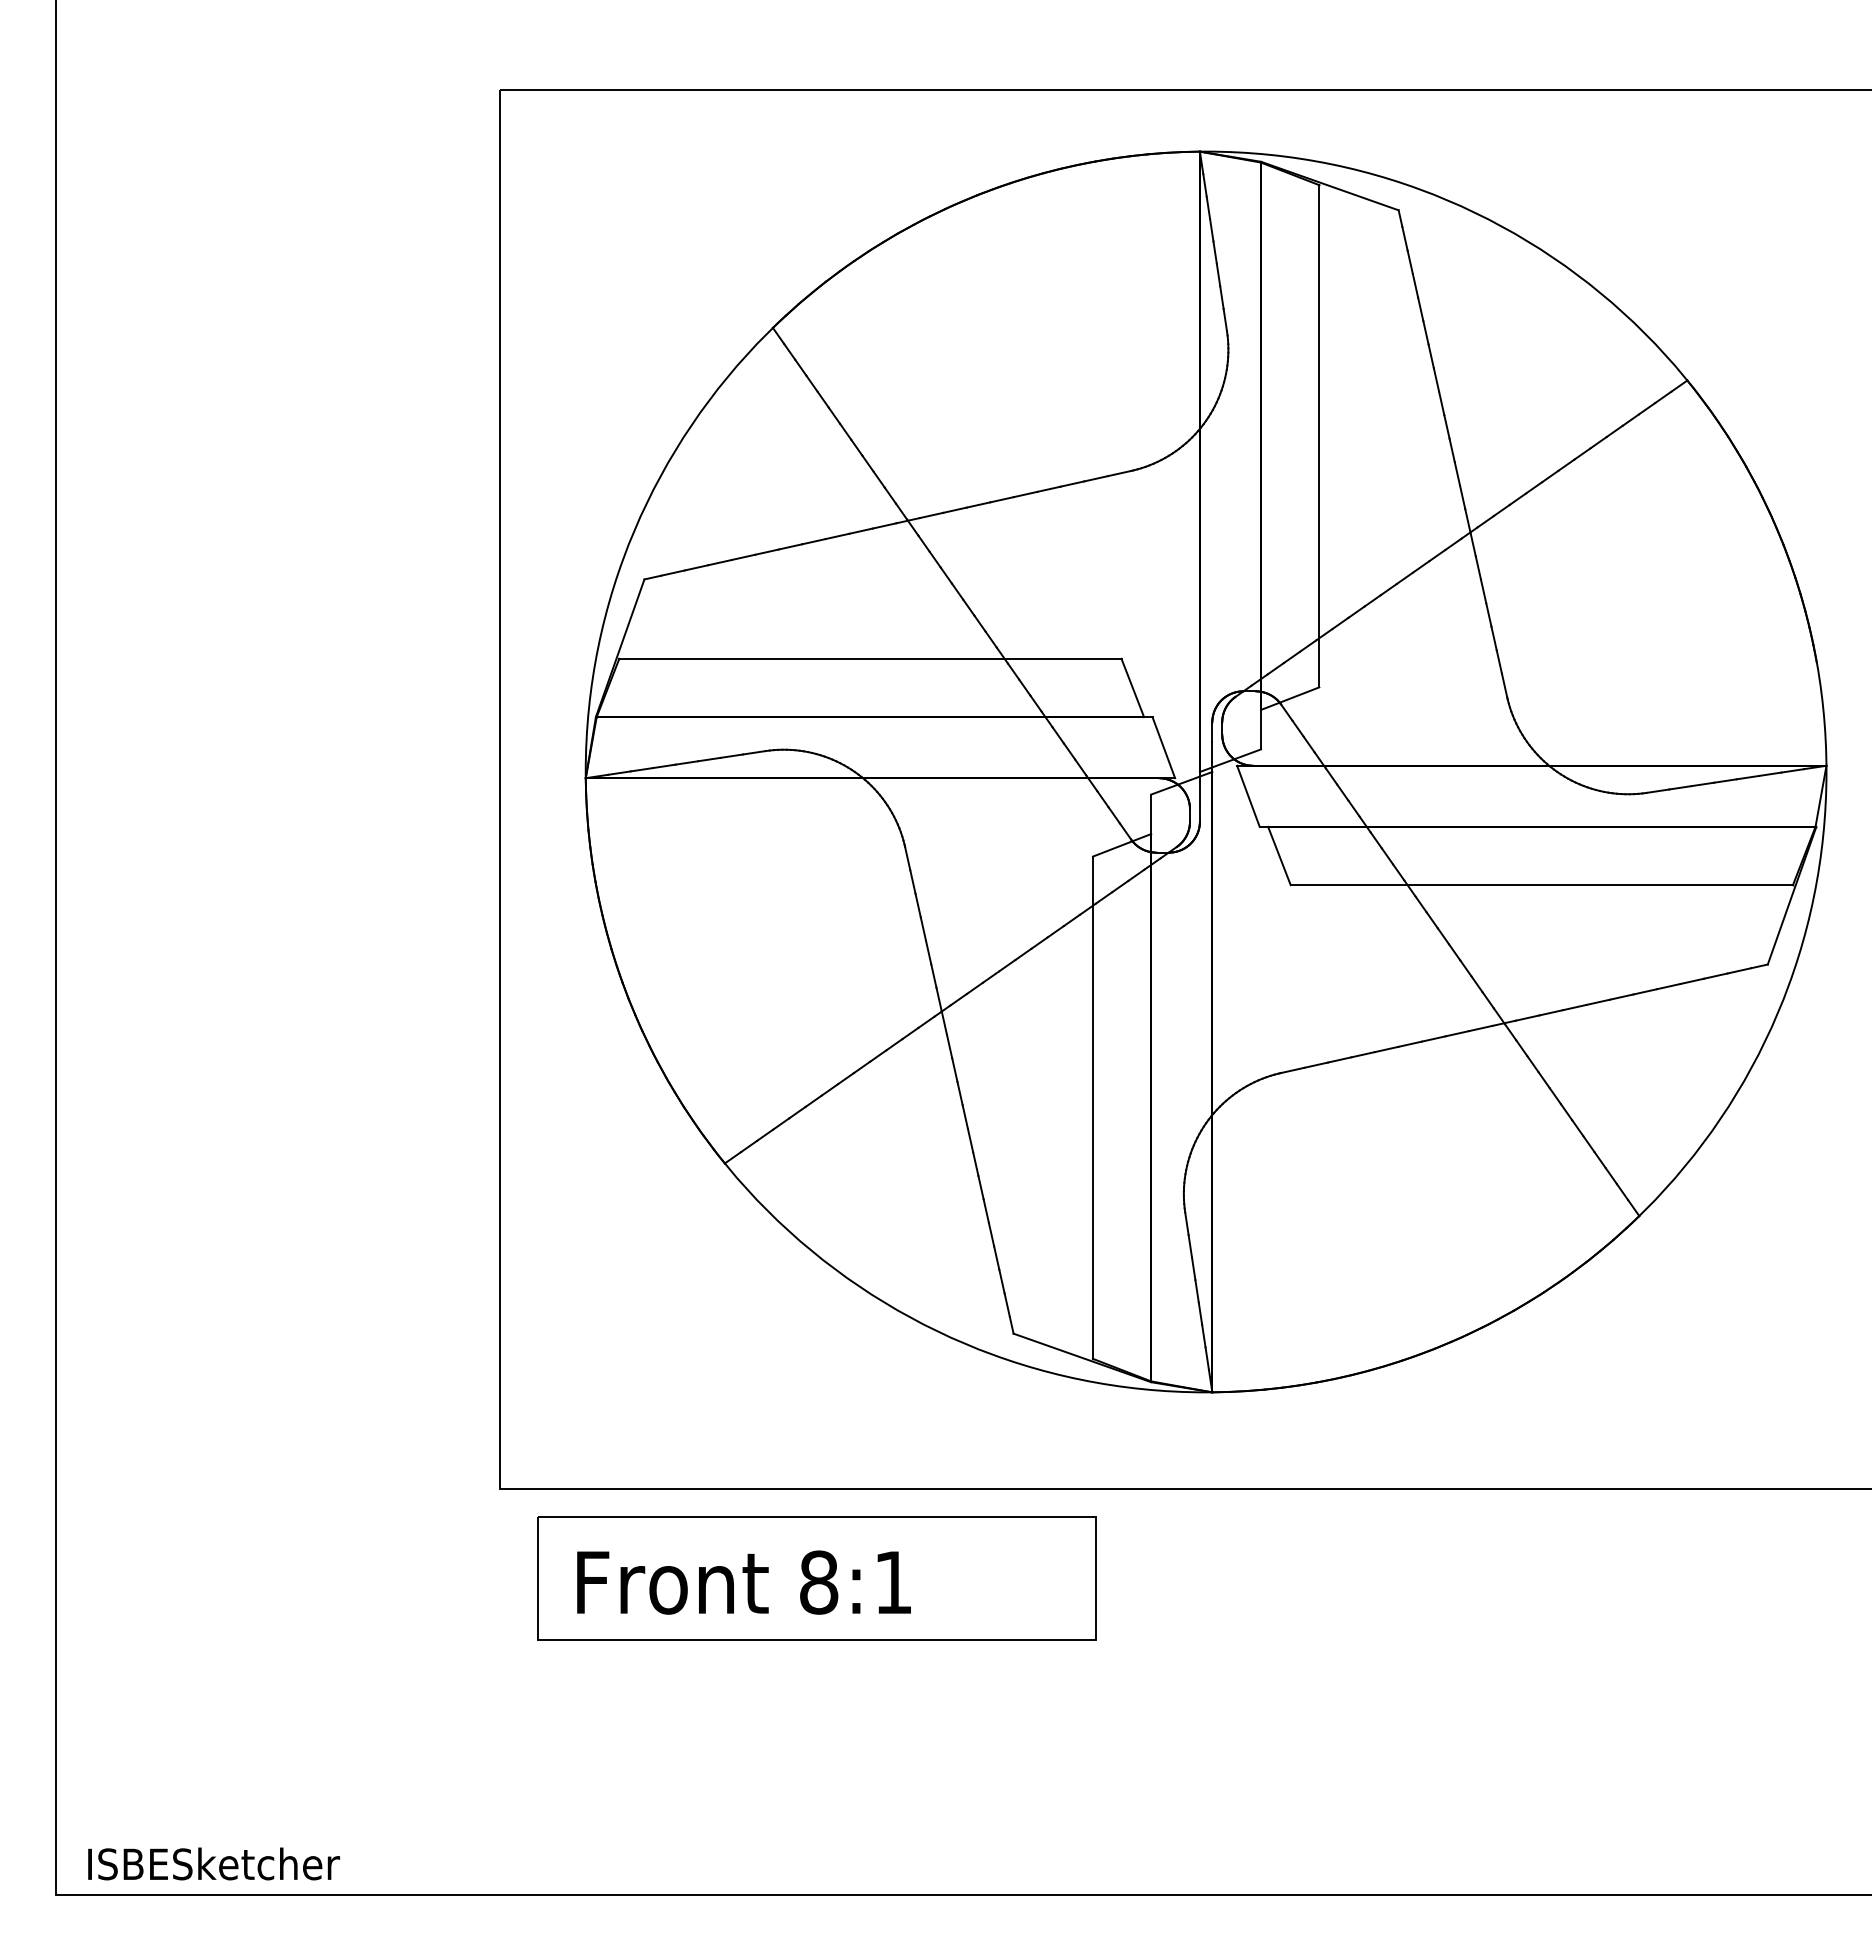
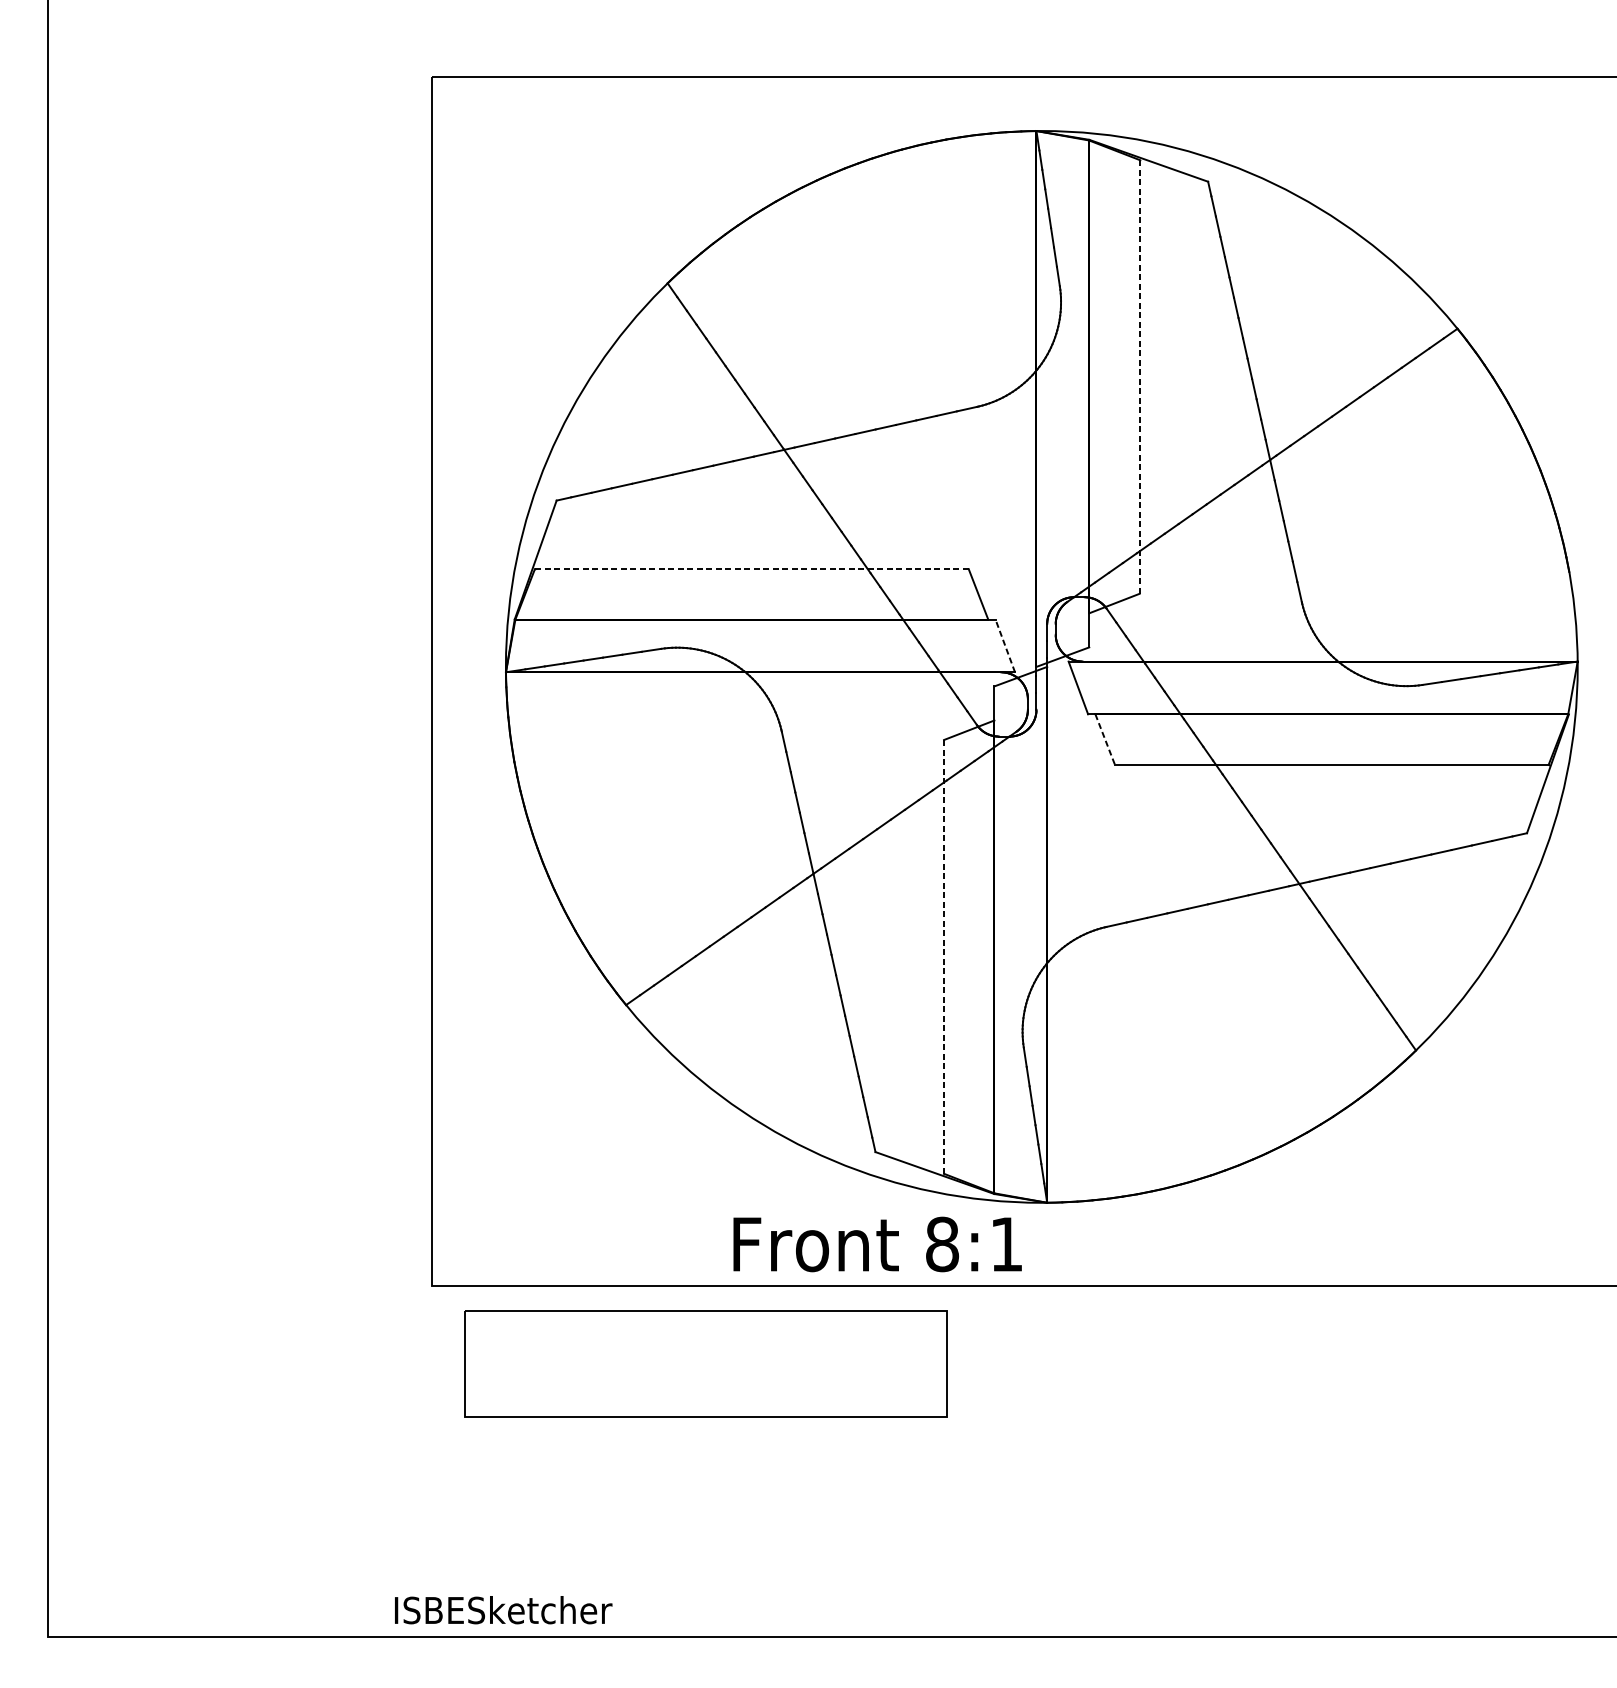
line: (1319, 435) -> (1139, 376), solid -> dashed
line: (869, 658) -> (751, 568), solid -> dashed
line: (1163, 747) -> (1005, 645), solid -> dashed
line: (1279, 856) -> (1105, 739), solid -> dashed
line: (1092, 1108) -> (943, 957), solid -> dashed
text: (743, 1582) -> (877, 1244), moved
text: (214, 1863) -> (504, 1609), moved

